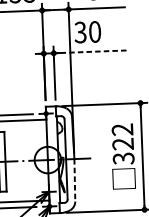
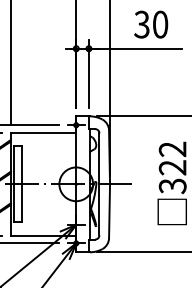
text: (87, 32) -> (151, 24), moved
line: (89, 51) -> (134, 48), dashed -> solid
line: (74, 180) -> (109, 211), dashed -> solid

